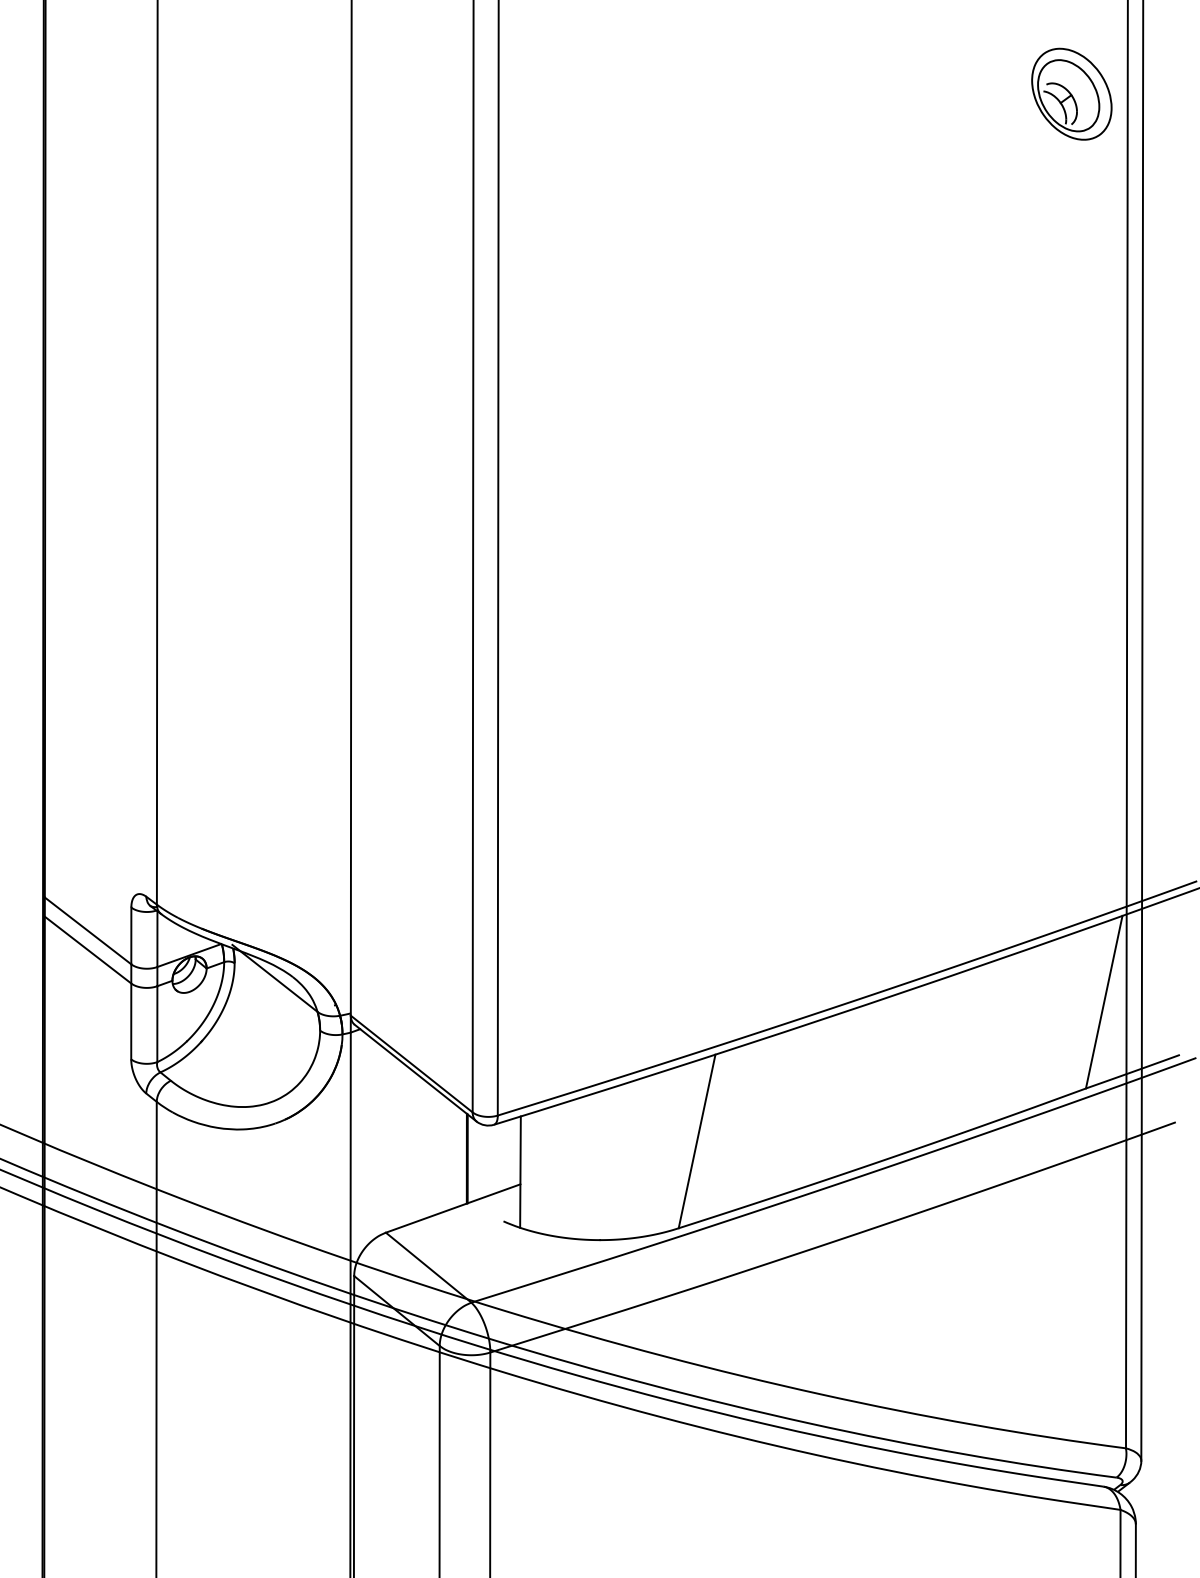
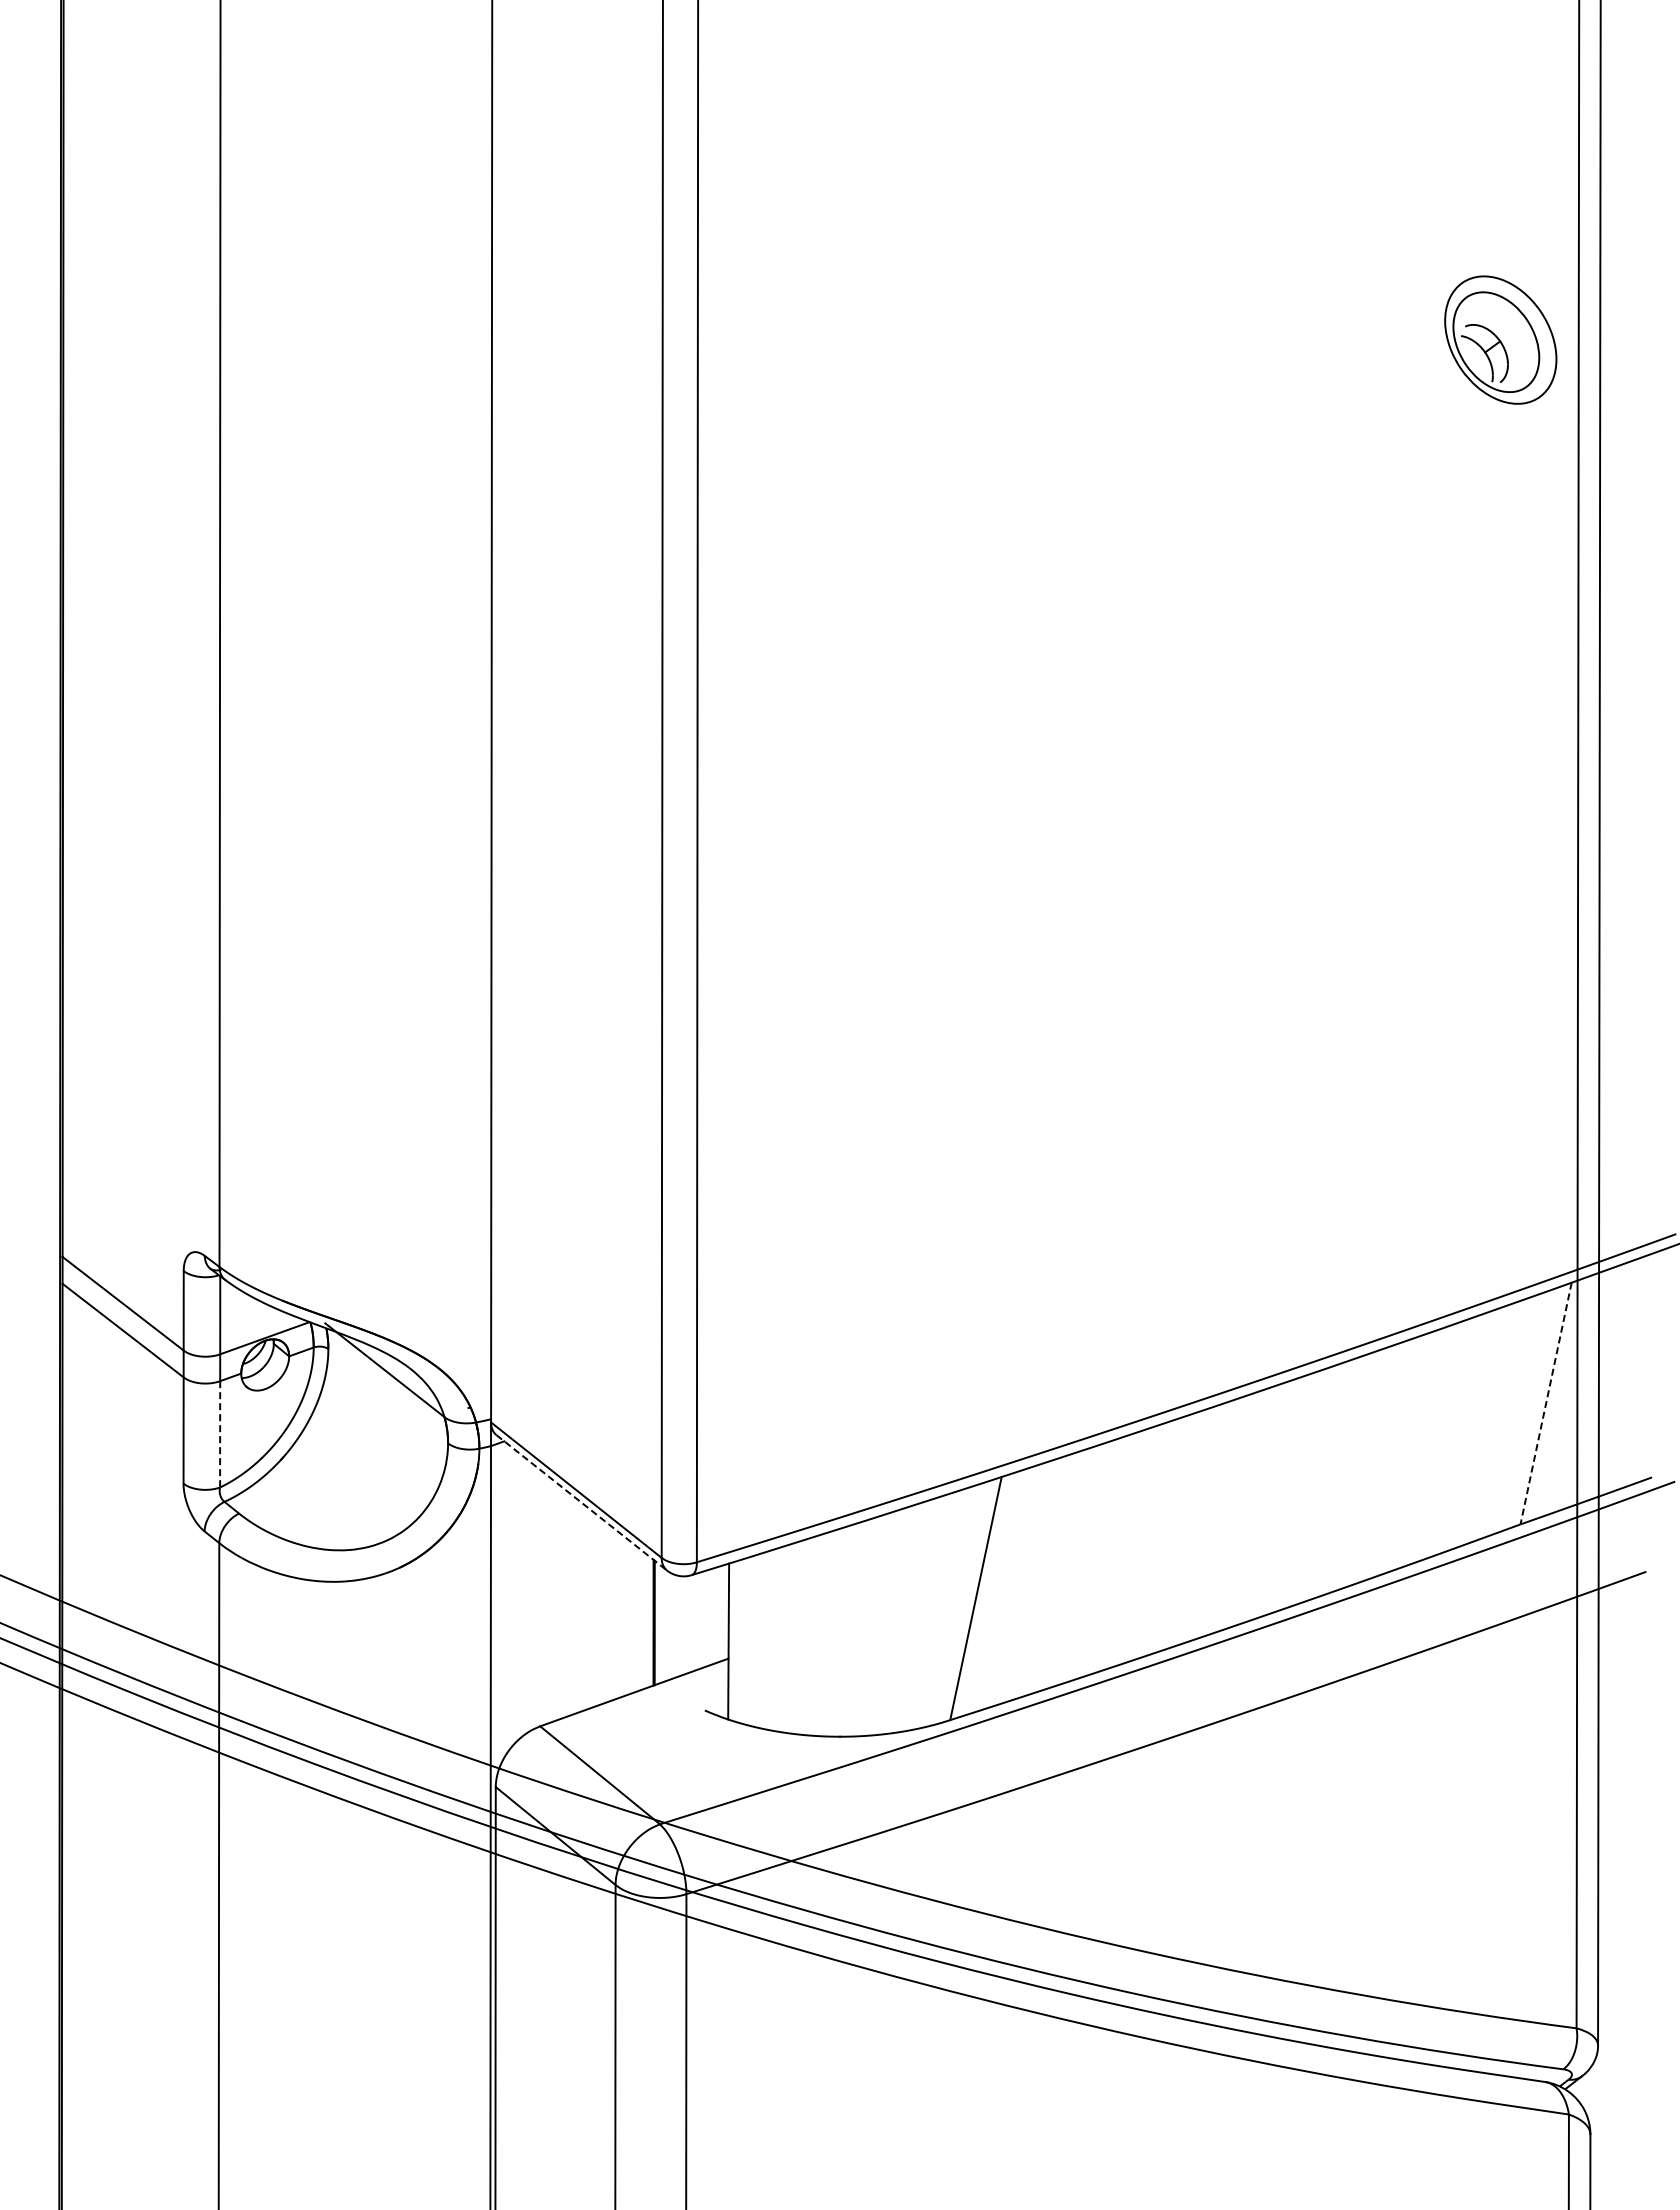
part: (1071, 93) -> (1500, 339), moved
line: (1104, 1002) -> (1546, 1403), solid -> dashed
line: (157, 1024) -> (220, 1434), solid -> dashed
line: (415, 1072) -> (581, 1502), solid -> dashed

